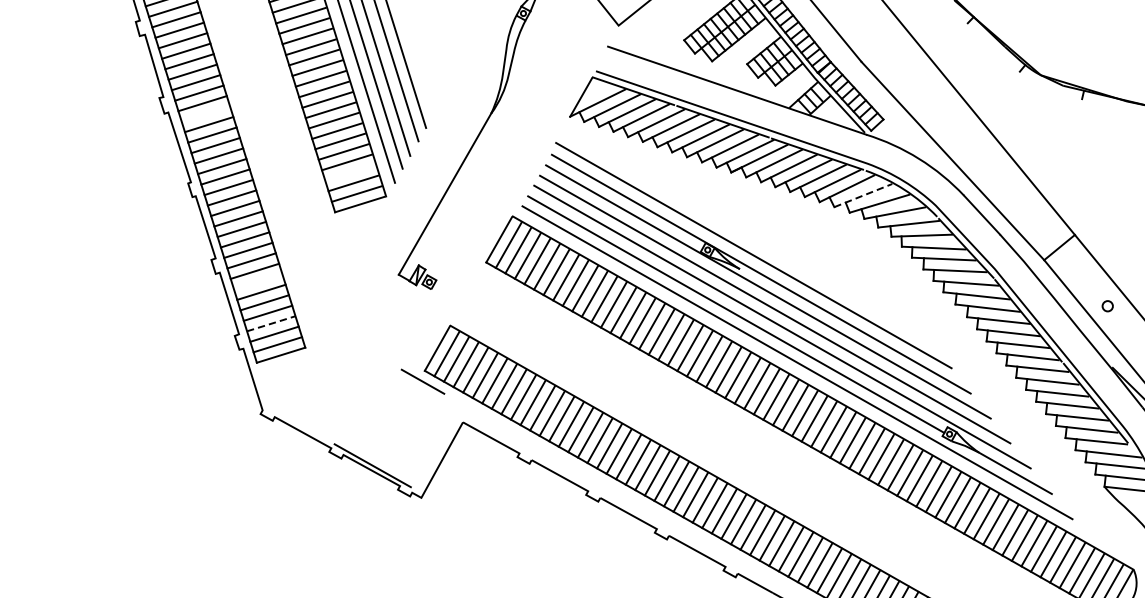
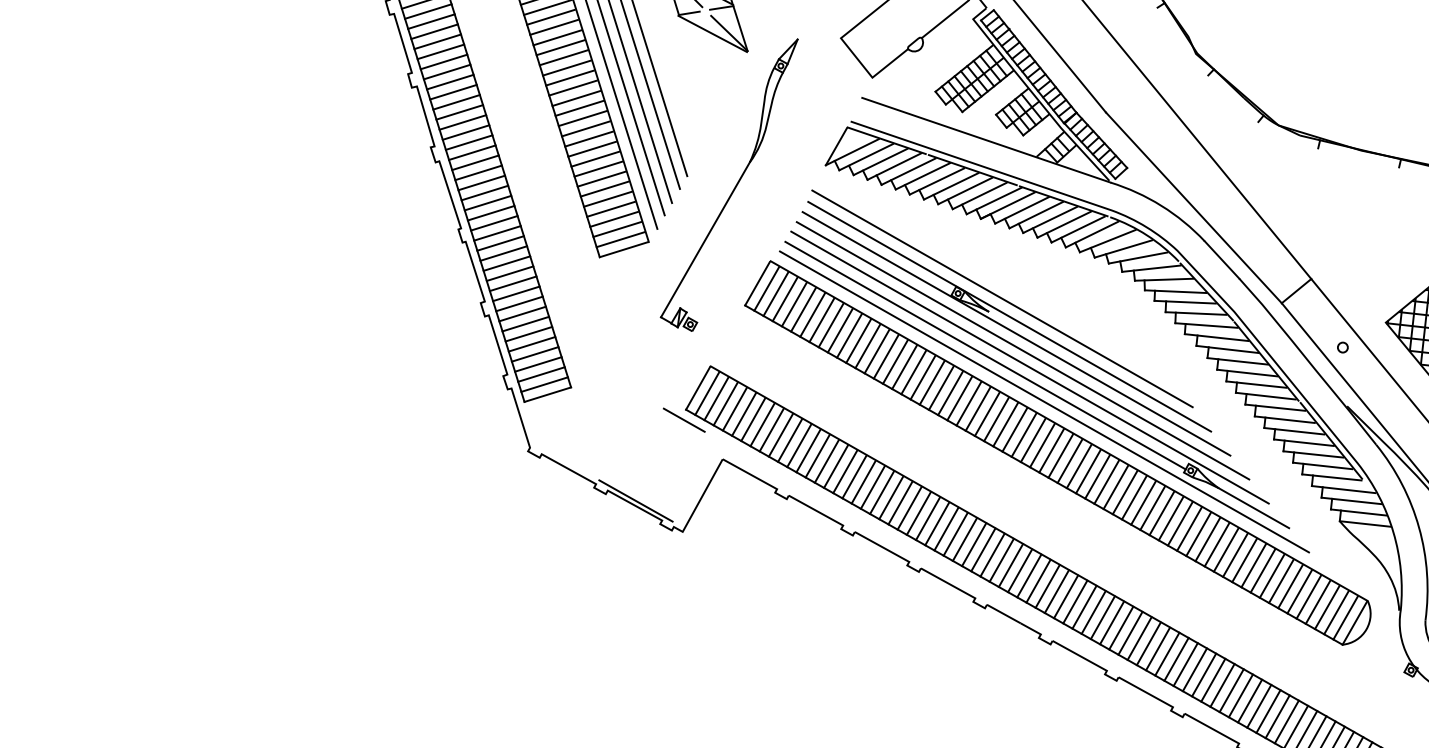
line: (205, 113) -> (475, 162), added
line: (349, 172) -> (613, 218), added
line: (863, 195) -> (1107, 241), dashed -> solid
line: (257, 281) -> (525, 323), added
line: (271, 323) -> (538, 364), dashed -> solid

